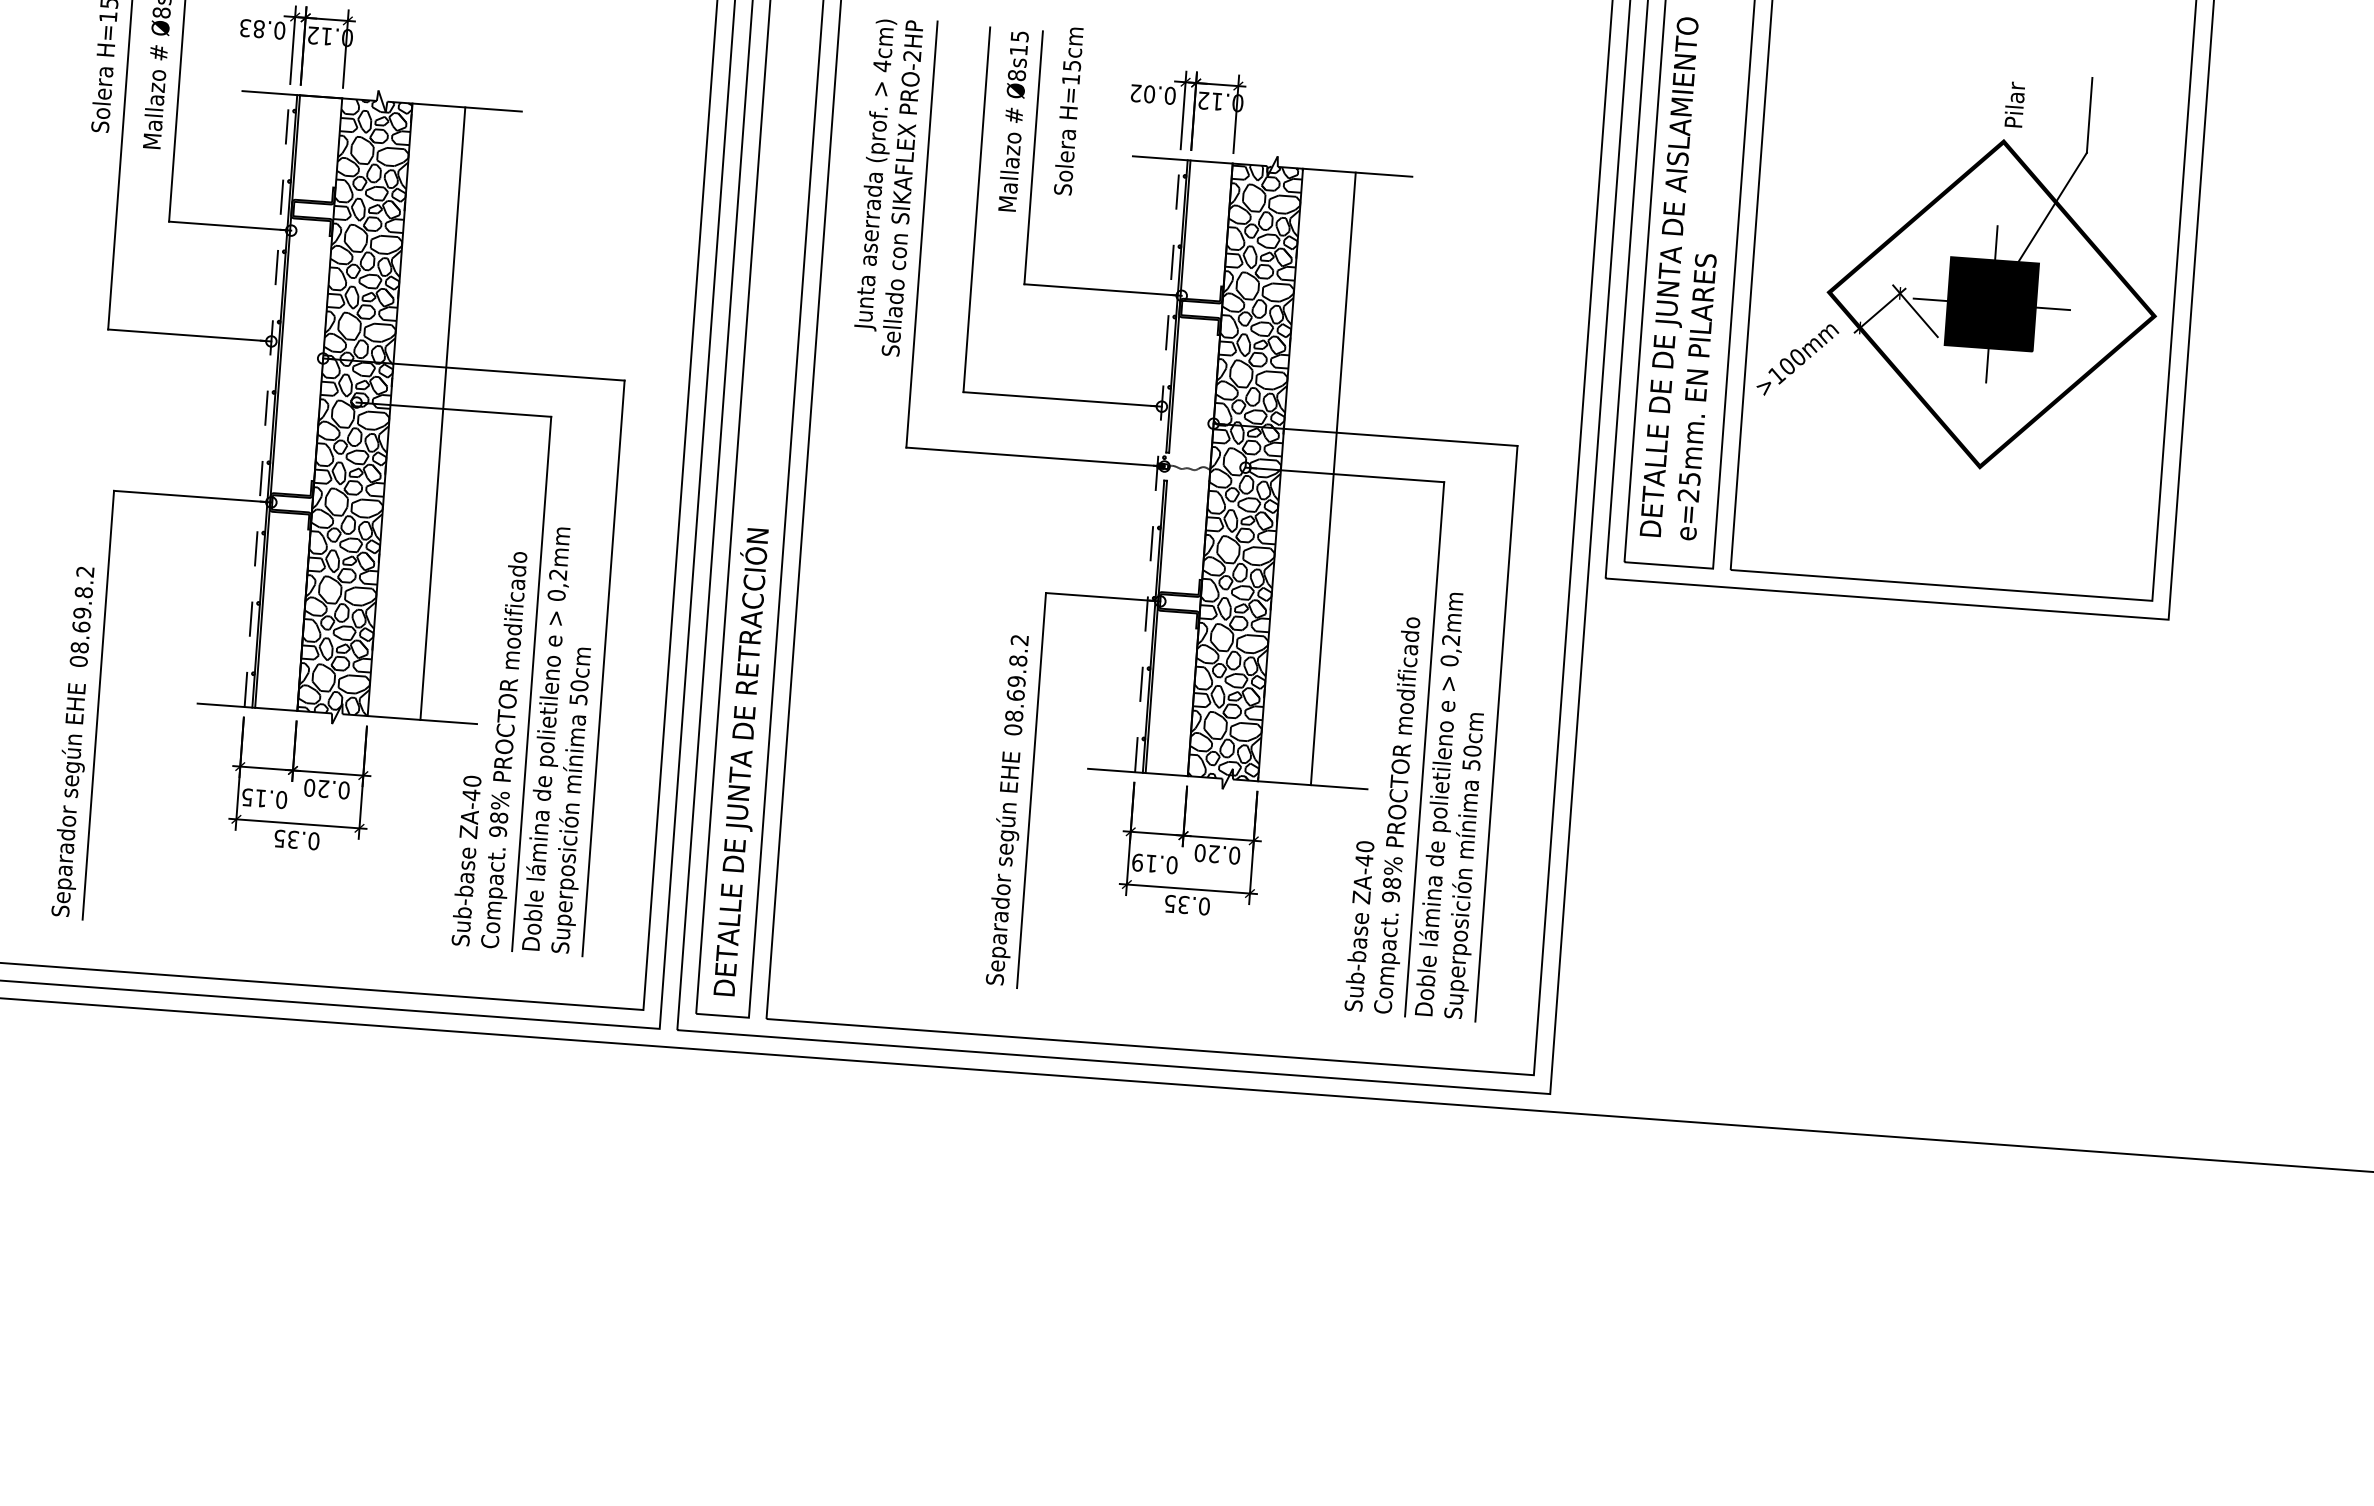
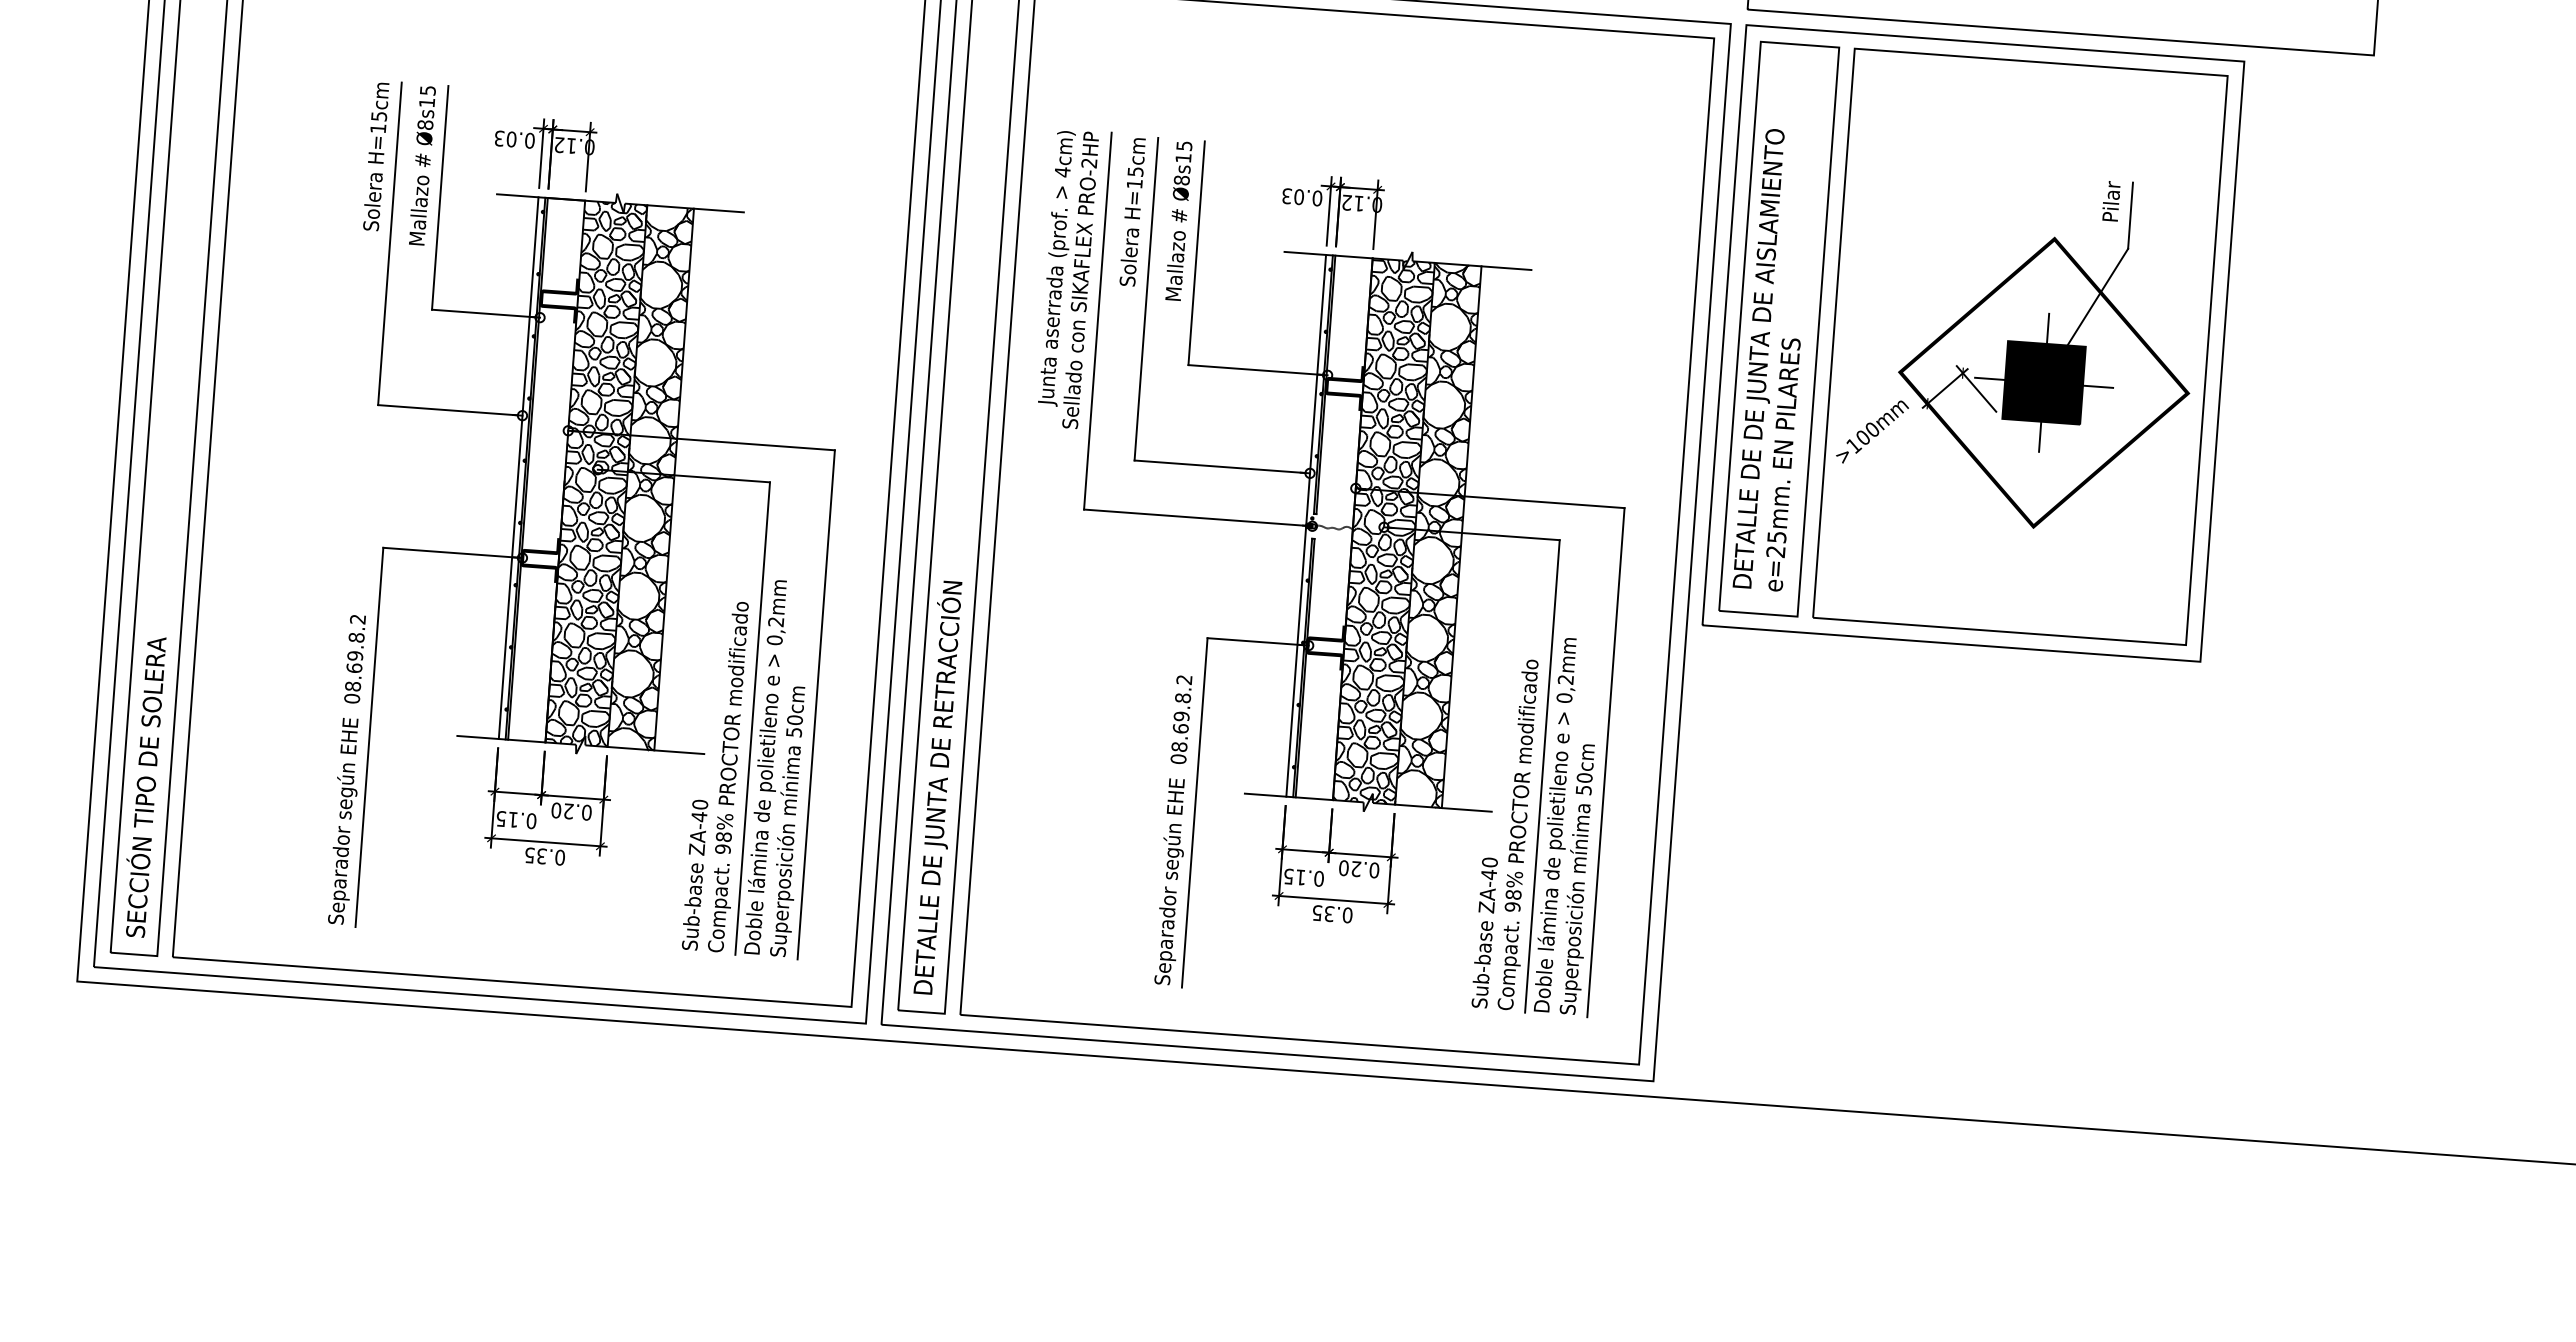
text: (258, 29) -> (511, 139), 0.83 -> 0.03
text: (1136, 92) -> (1287, 195), 0.02 -> 0.03
text: (2014, 104) -> (2111, 201), moved
text: (1068, 111) -> (1132, 212), moved
line: (266, 401) -> (518, 468), dashed -> solid
hatch: (416, 412) -> (650, 478), added
line: (1157, 465) -> (1306, 525), dashed -> solid
hatch: (1308, 476) -> (1439, 535), added
text: (1137, 862) -> (1288, 876), 0.19 -> 0.15

